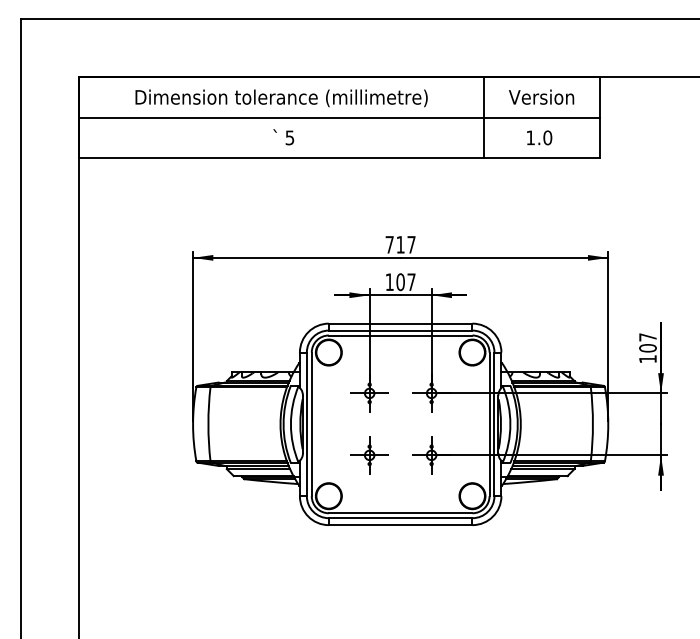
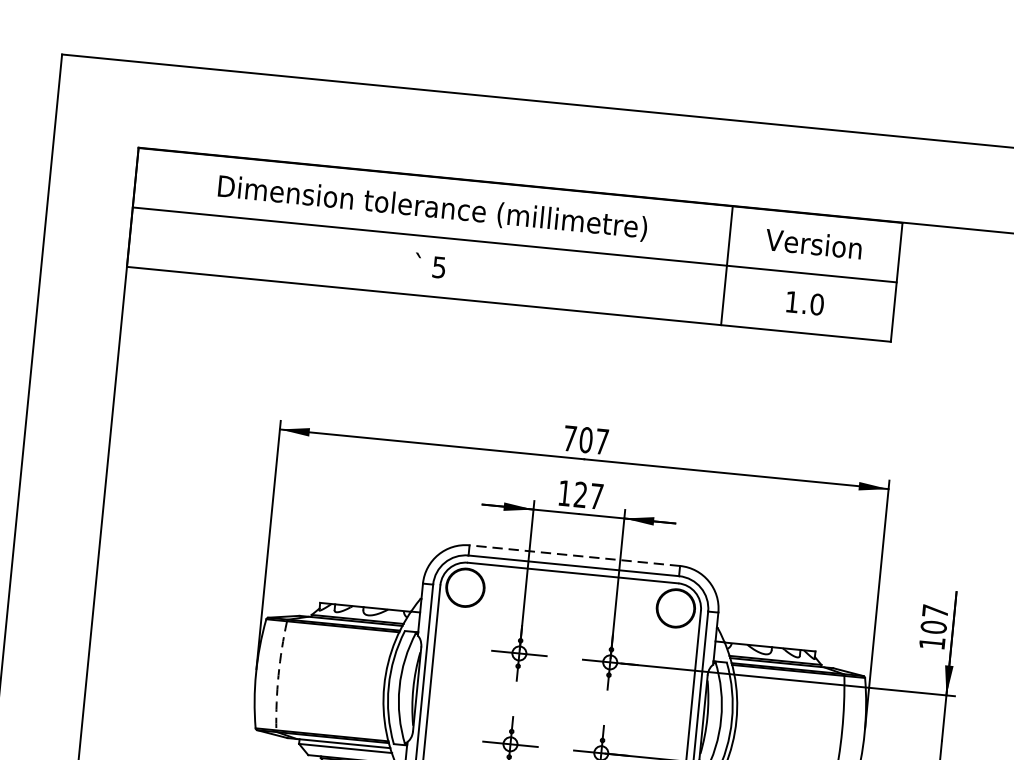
text: (400, 244) -> (585, 439), 717 -> 707
text: (400, 282) -> (580, 495), 107 -> 127
line: (400, 323) -> (574, 555), solid -> dashed
arc: (208, 424) -> (278, 675), solid -> dashed

